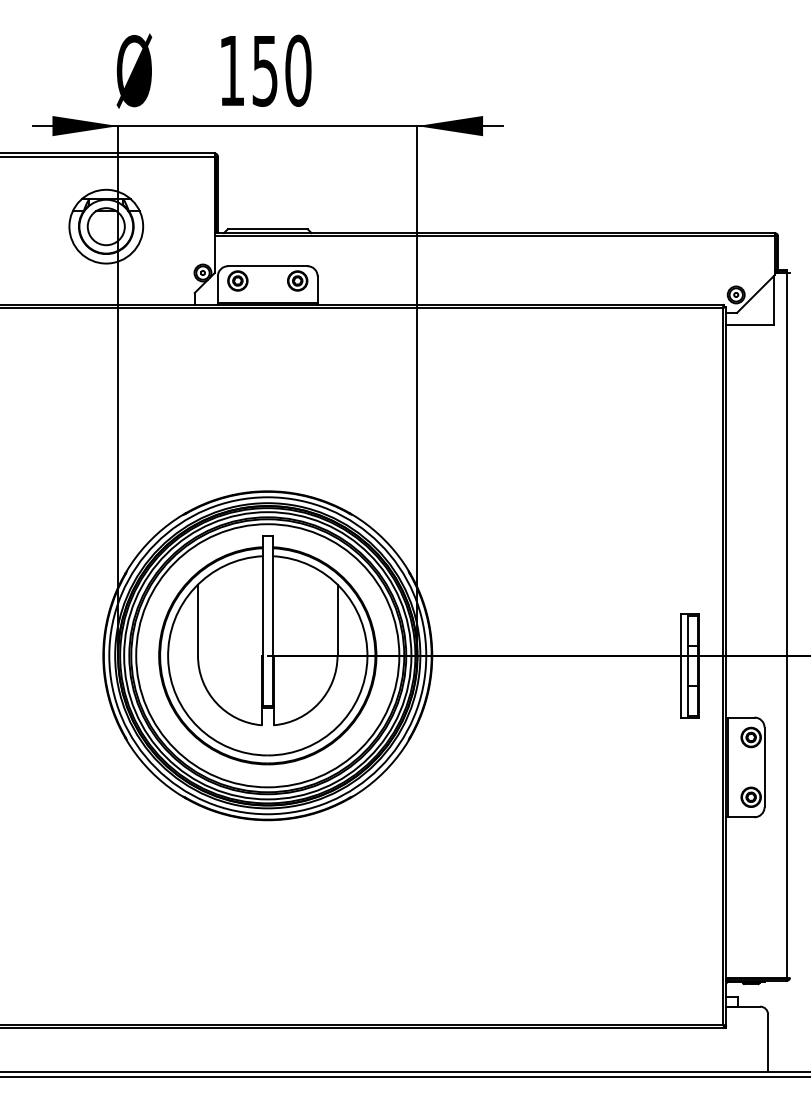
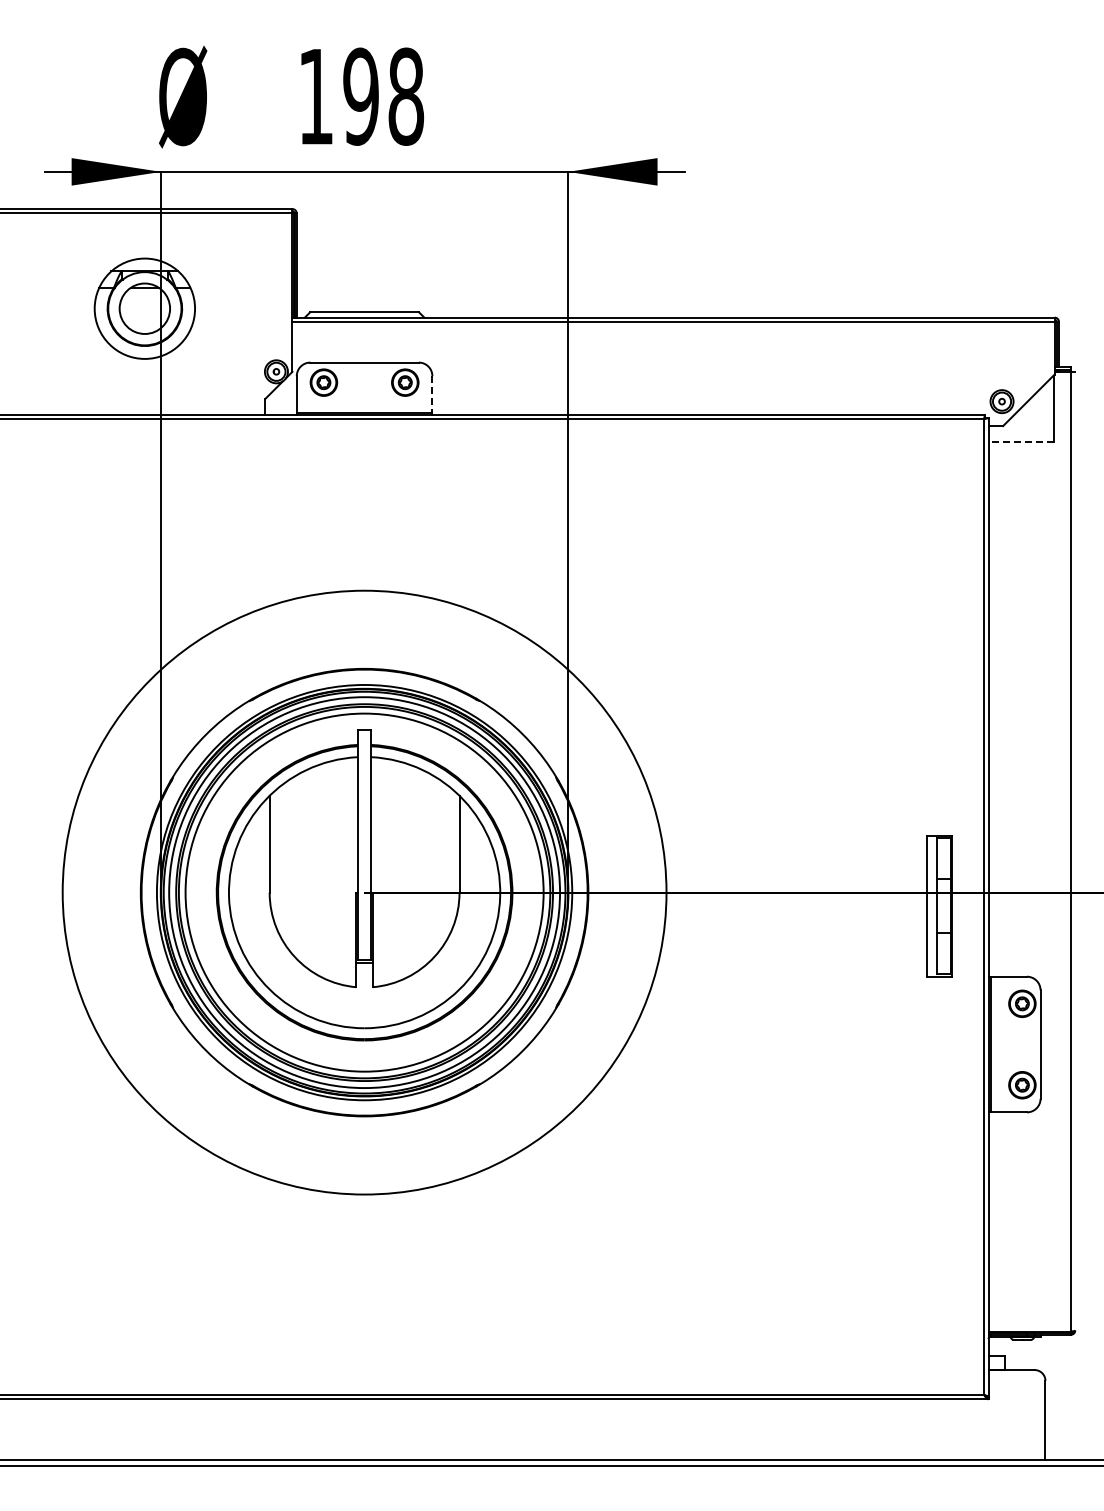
text: (281, 70) -> (383, 96), 150 -> 198
line: (317, 289) -> (432, 394), solid -> dashed
line: (750, 324) -> (1021, 442), solid -> dashed
circle: (267, 655) -> (364, 892), size x1.4

